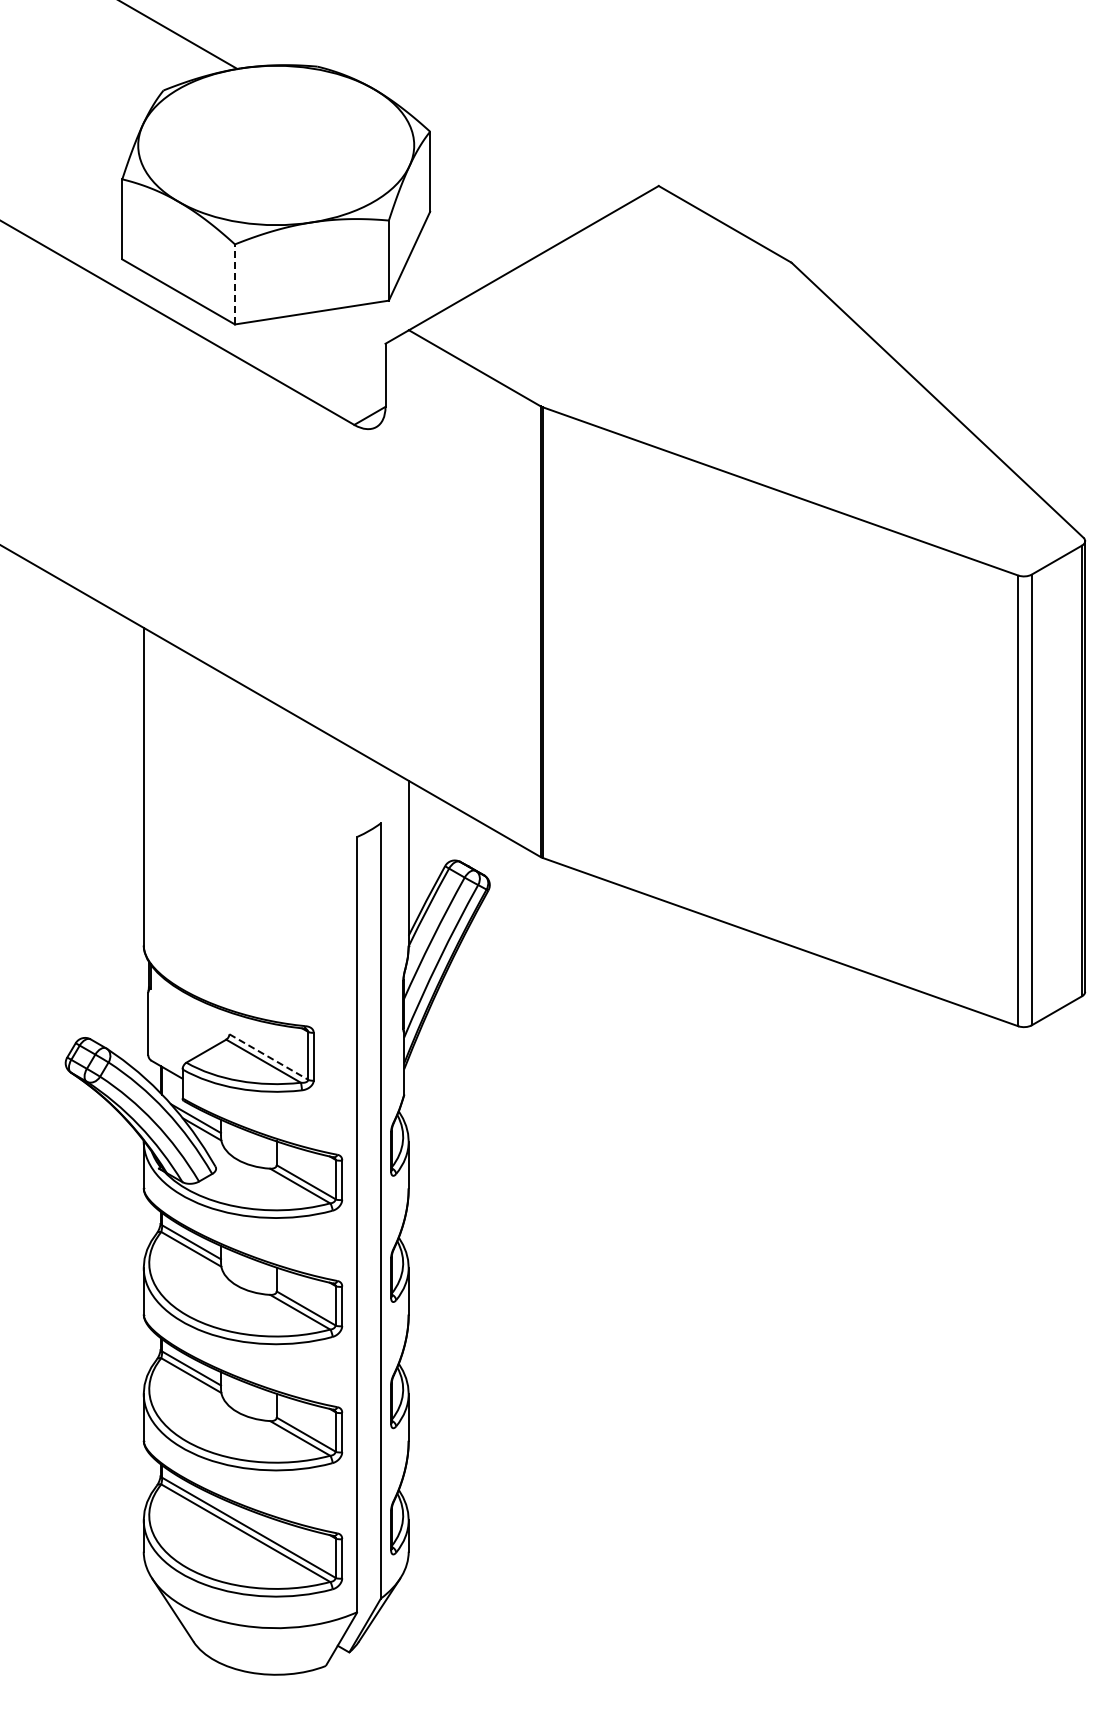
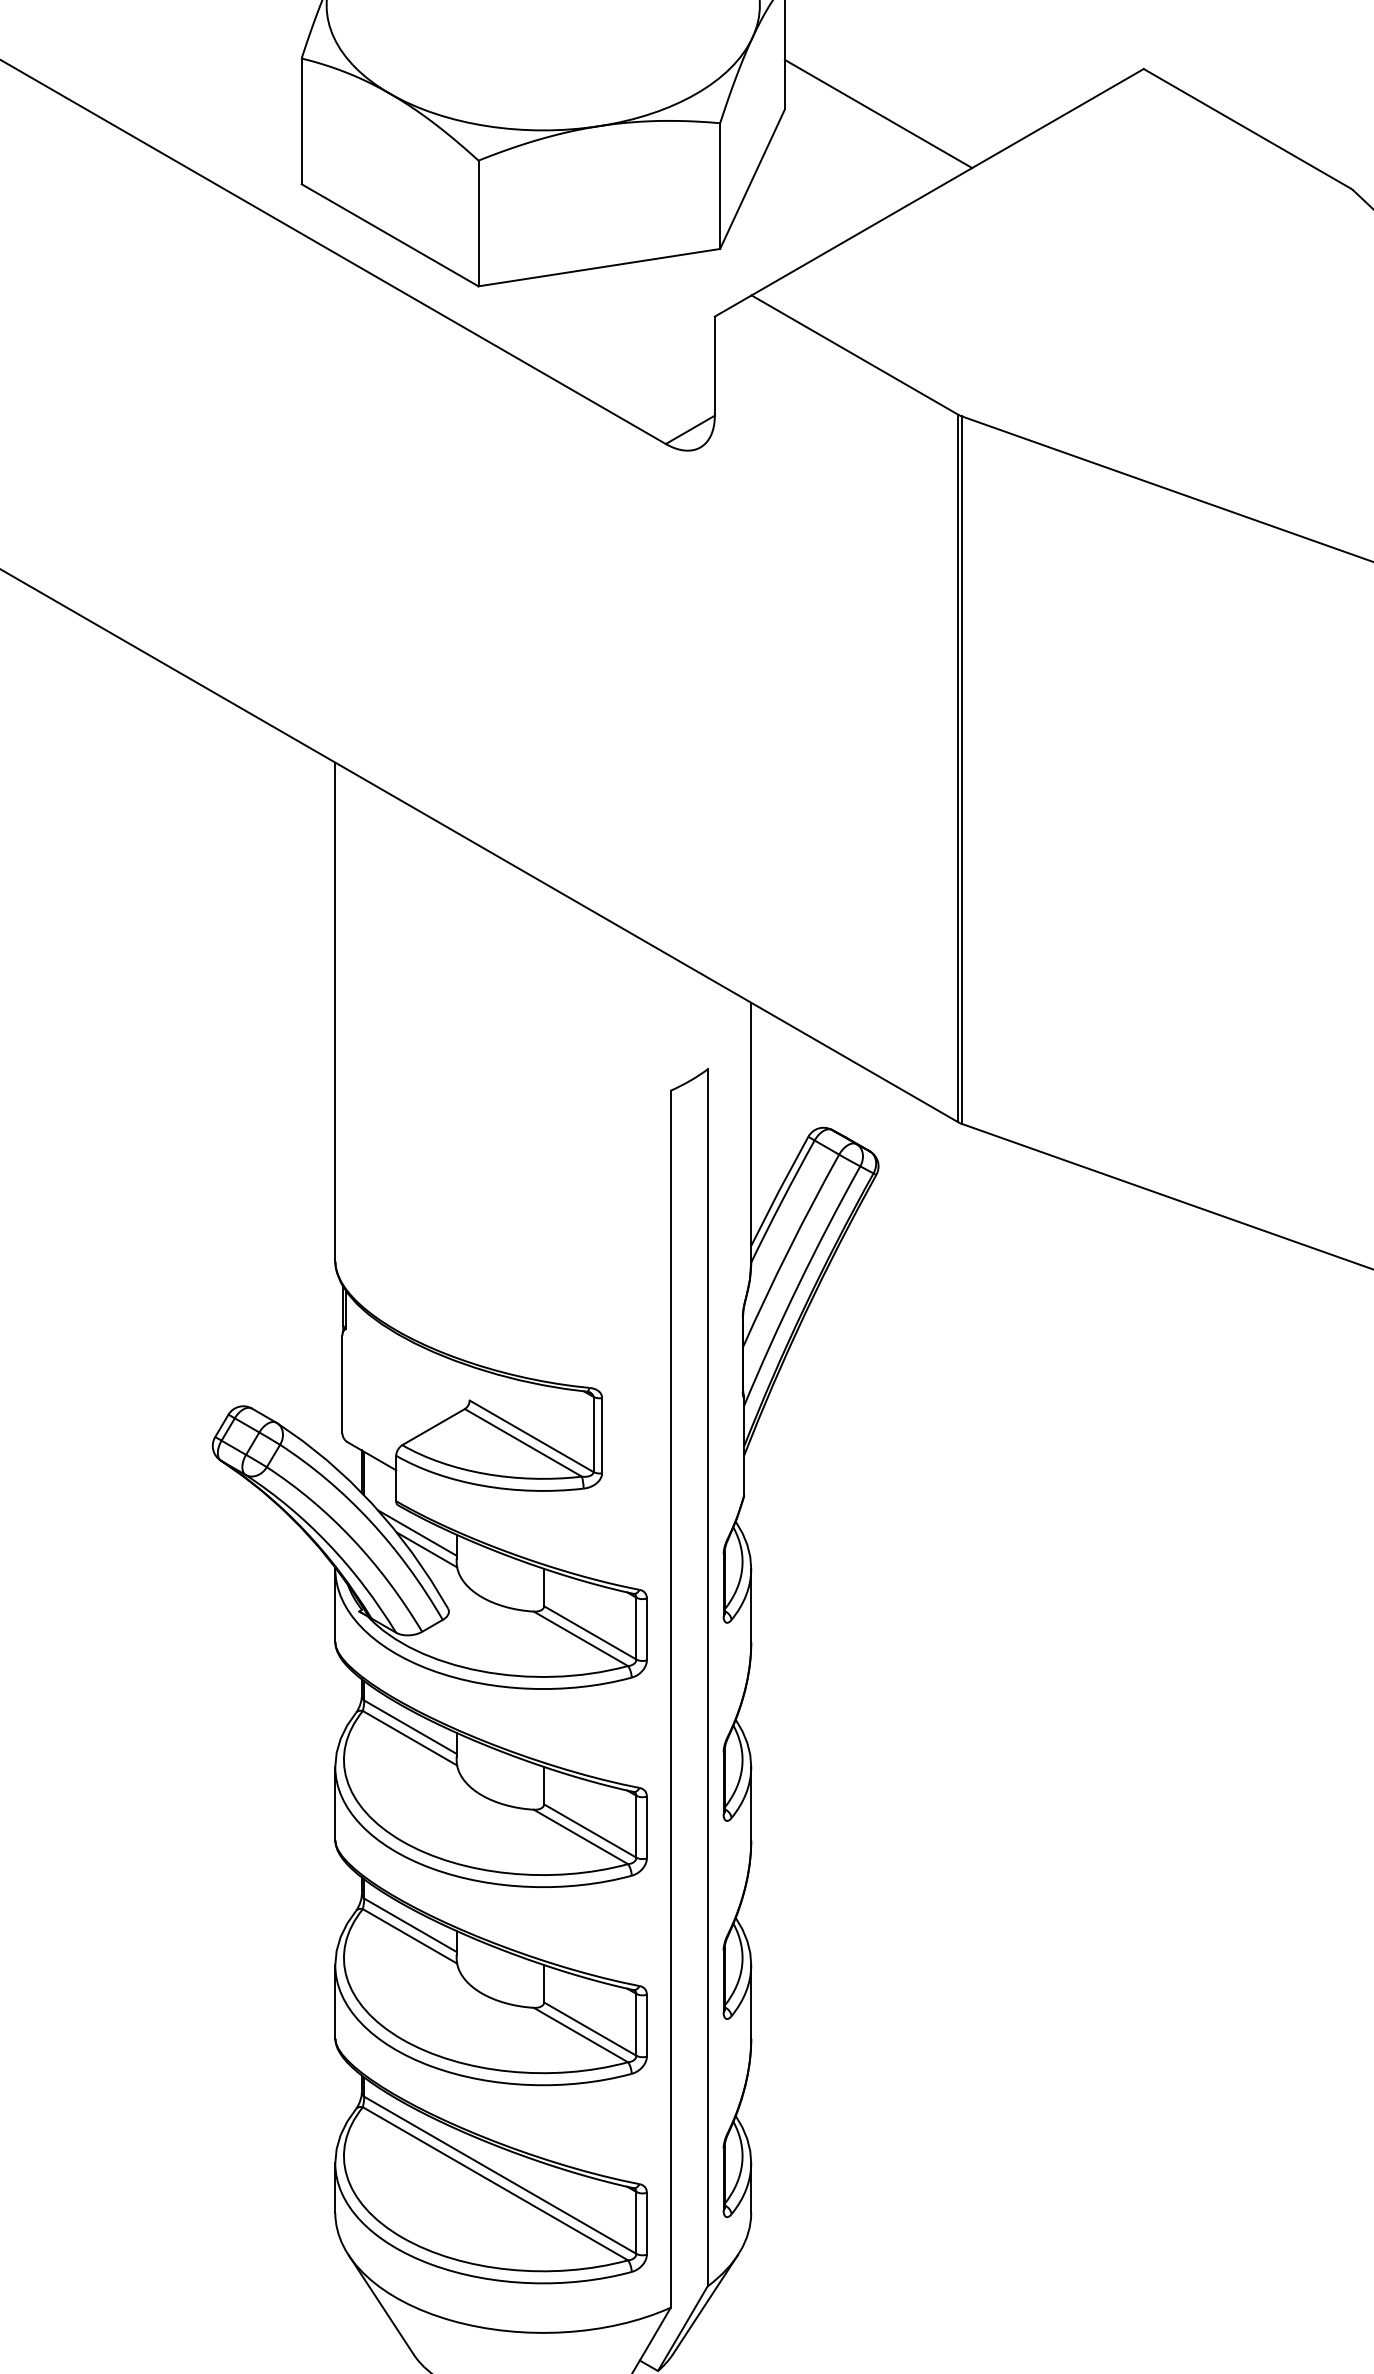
line: (489, 214) -> (878, 113), added
line: (234, 283) -> (477, 222), dashed -> solid
line: (268, 1057) -> (531, 1437), dashed -> solid

